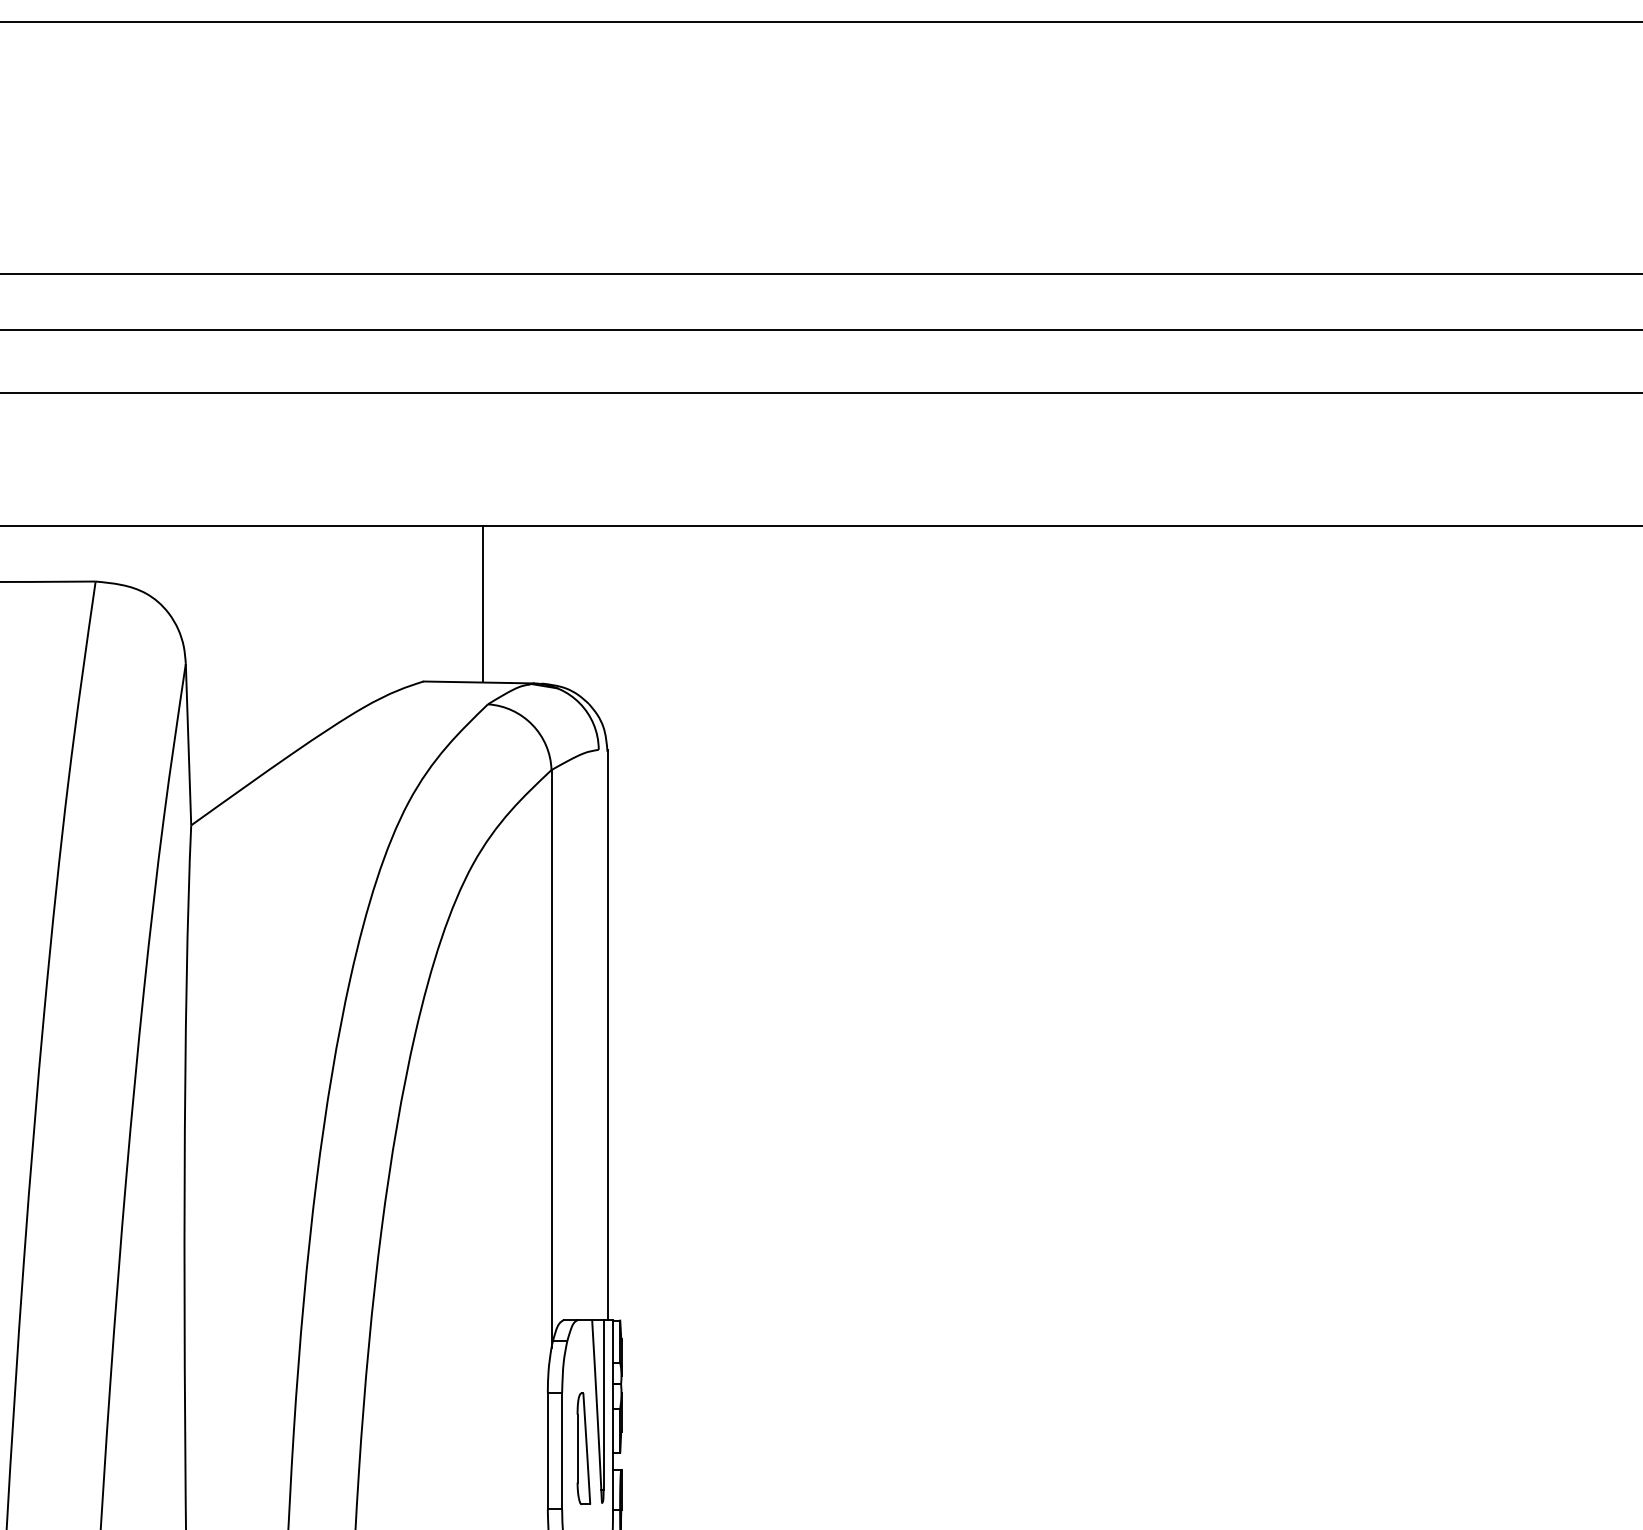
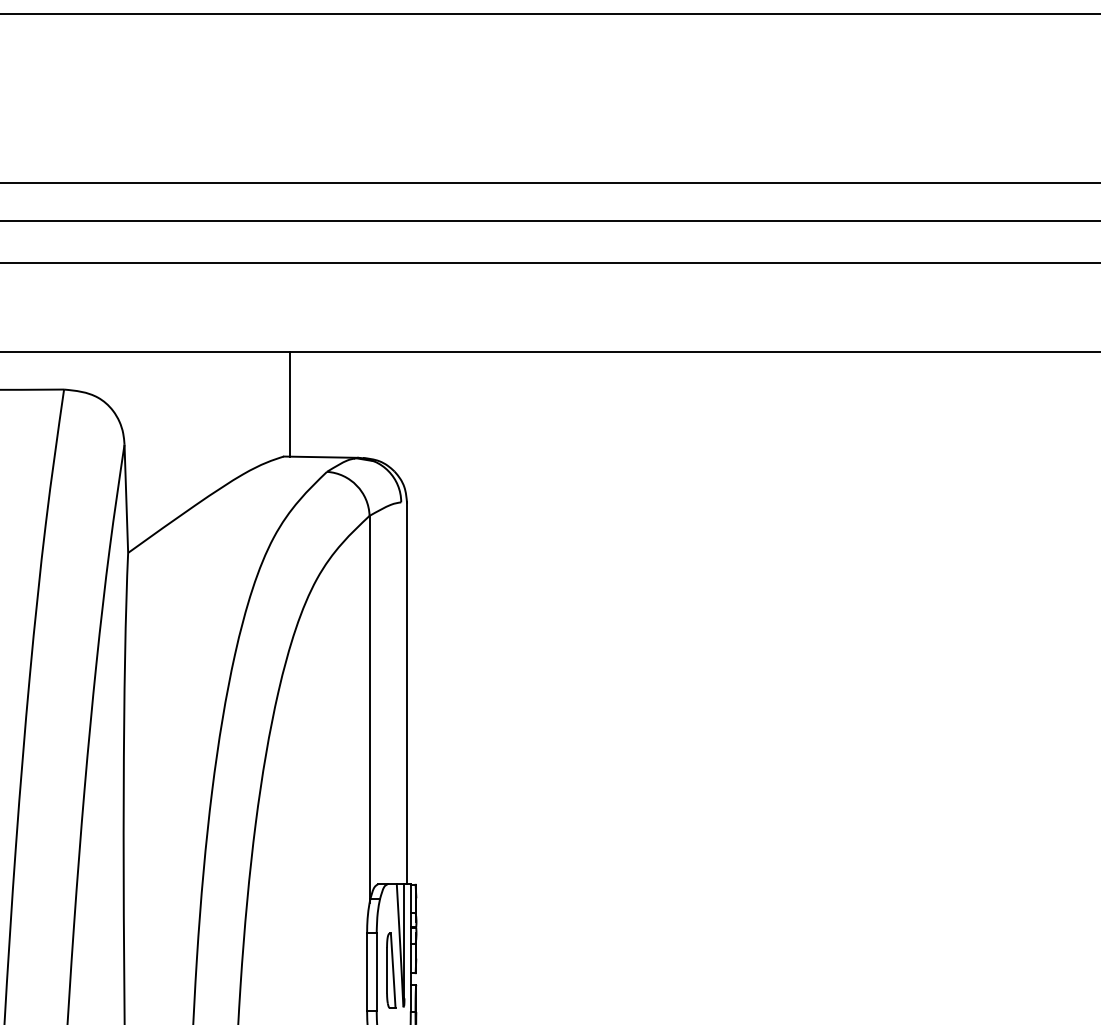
line: (482, 603) -> (289, 404), moved

